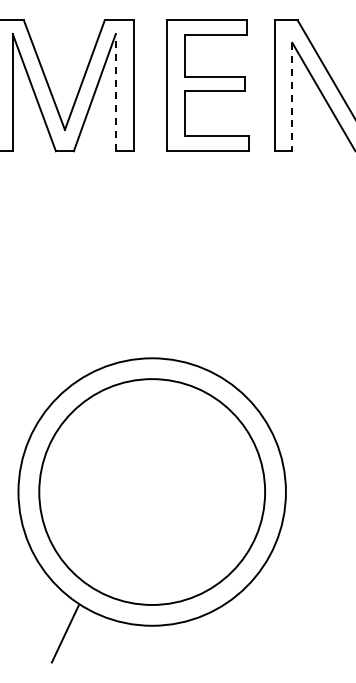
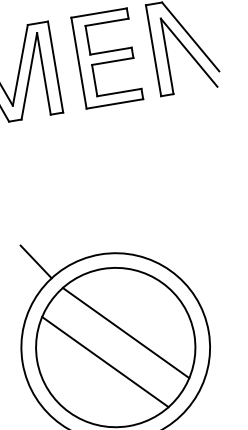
line: (115, 92) -> (43, 73), dashed -> solid
line: (292, 97) -> (167, 56), dashed -> solid
line: (60, 353) -> (35, 261), added
line: (169, 474) -> (125, 333), added
line: (134, 509) -> (105, 361), added

